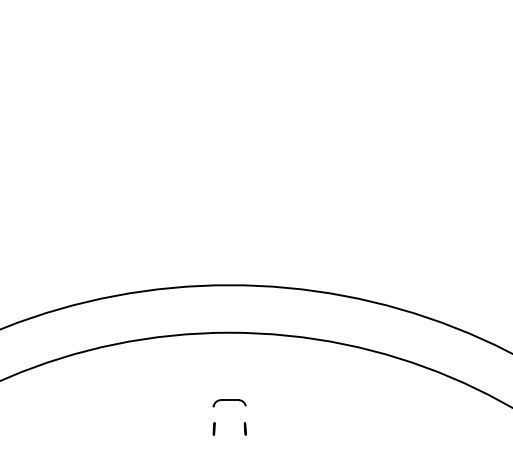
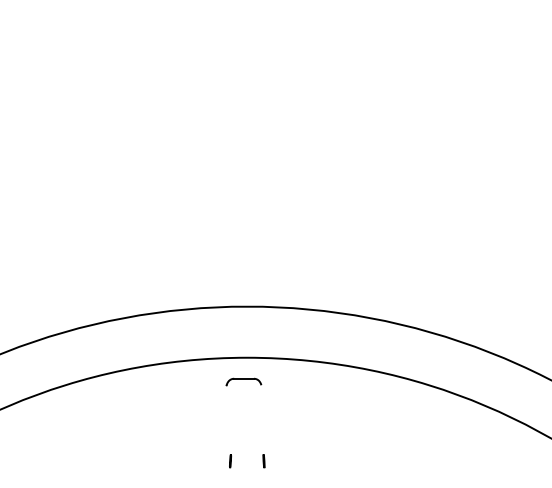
part: (229, 403) -> (243, 382), moved

